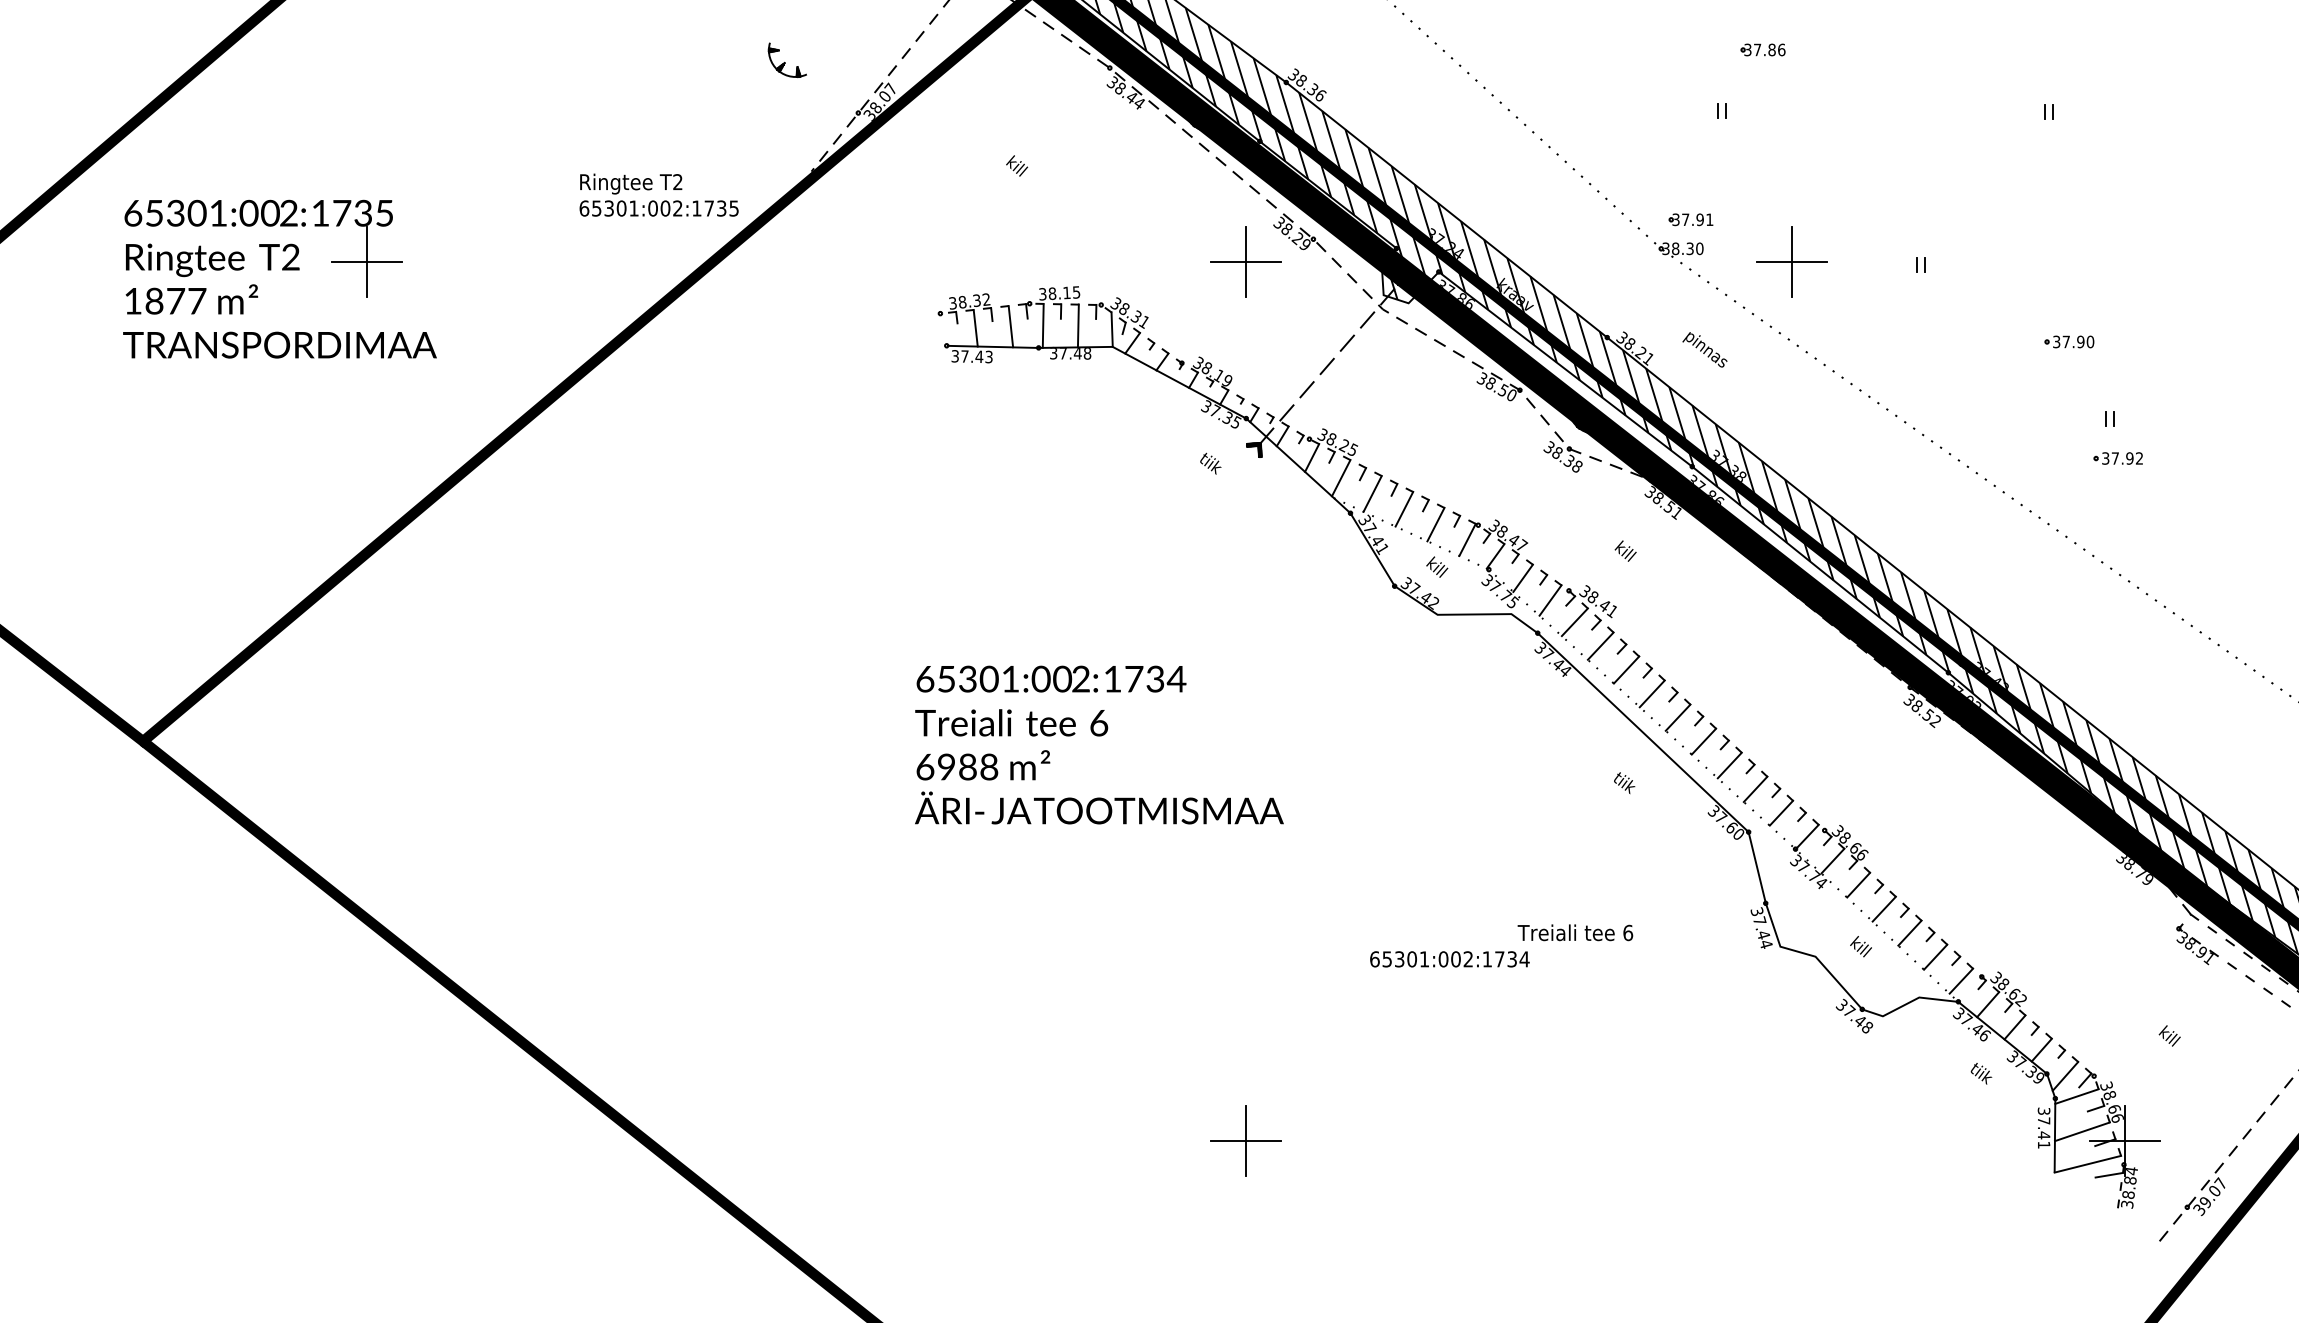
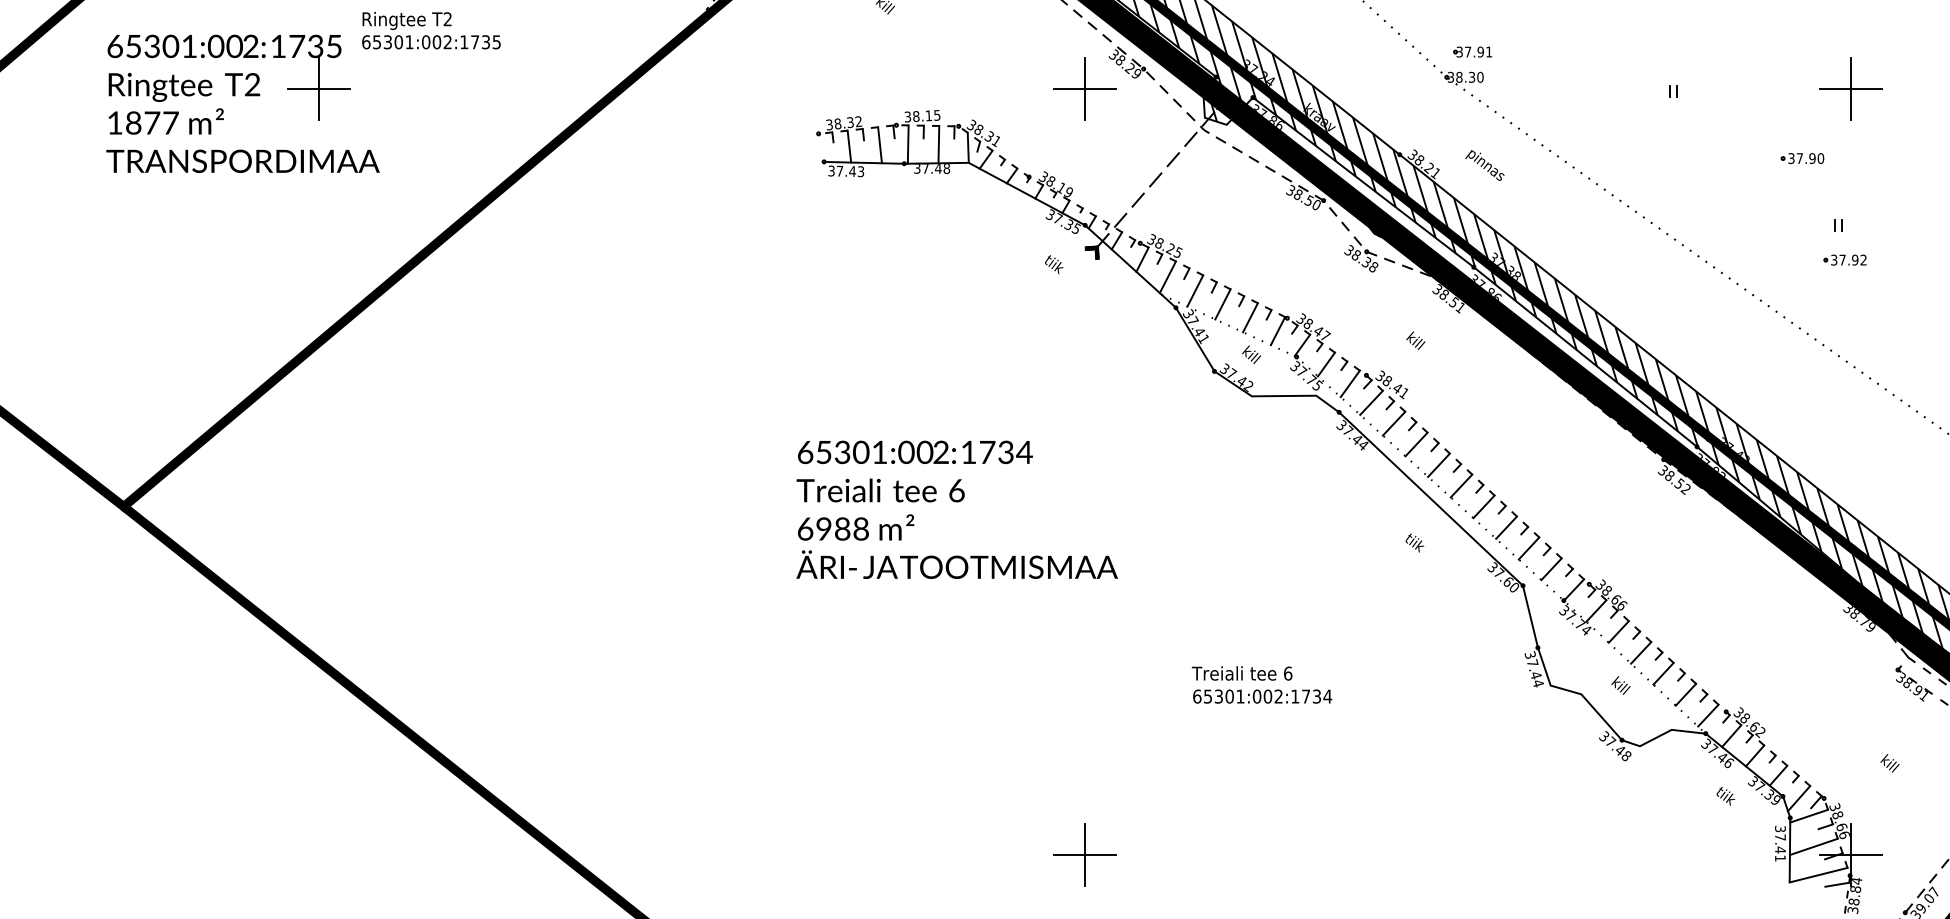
text: (658, 194) -> (430, 30), moved
part: (1791, 261) -> (1850, 88), moved
text: (1575, 932) -> (1242, 673), moved

